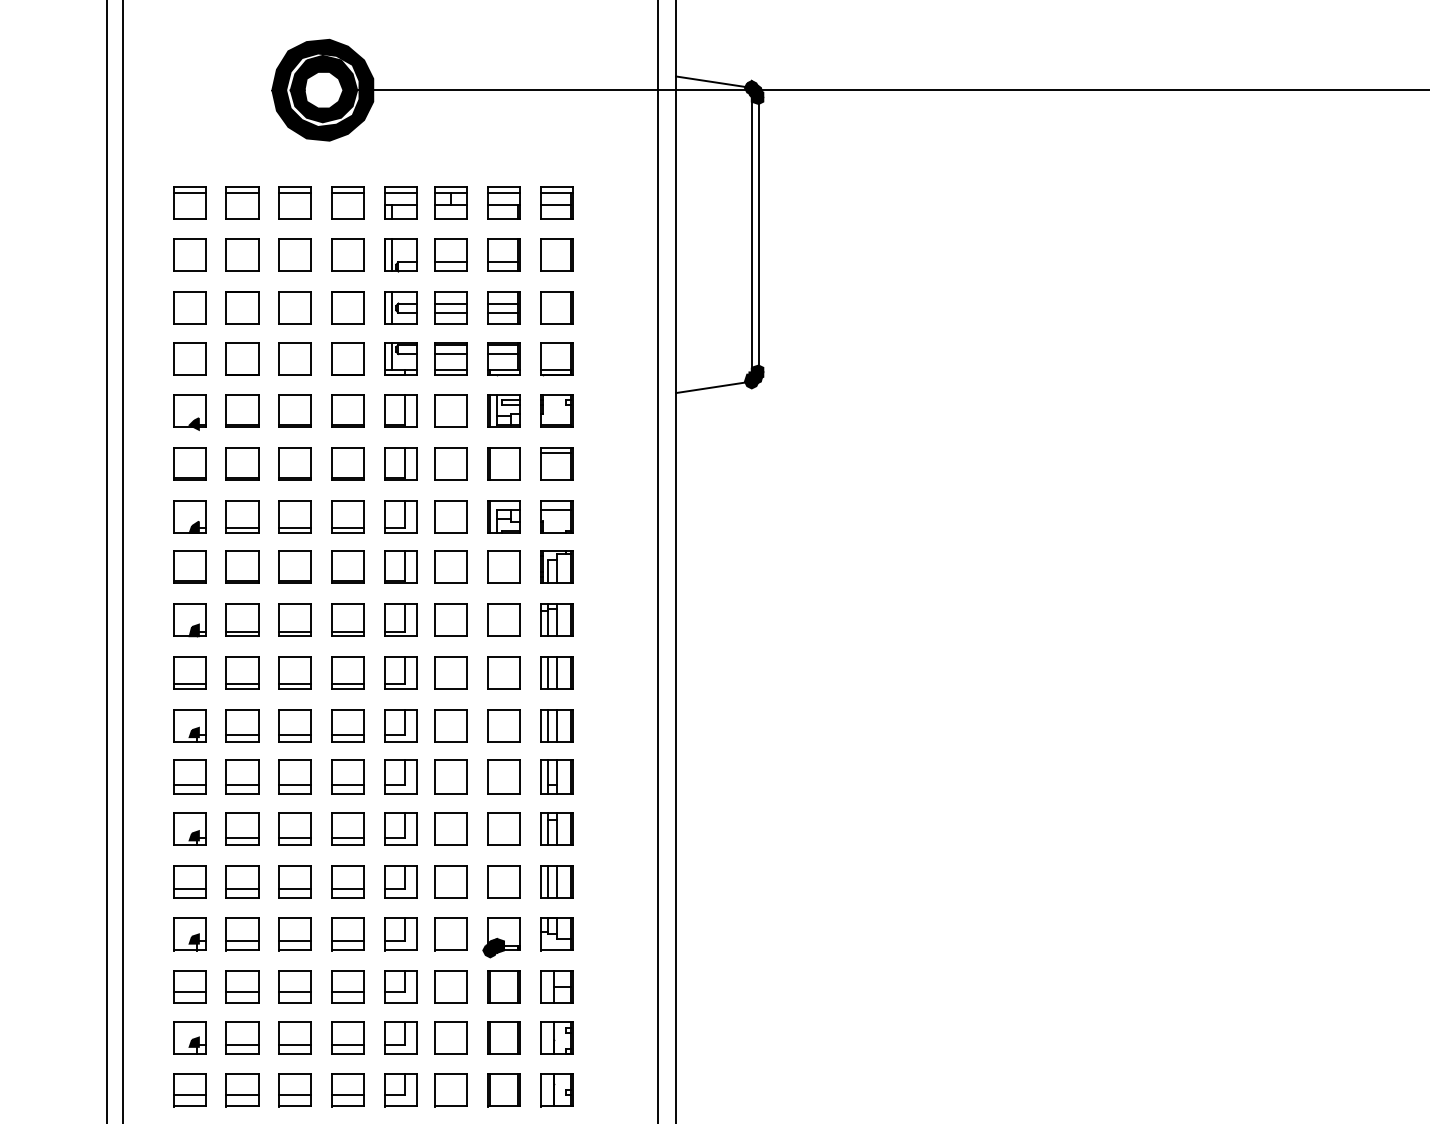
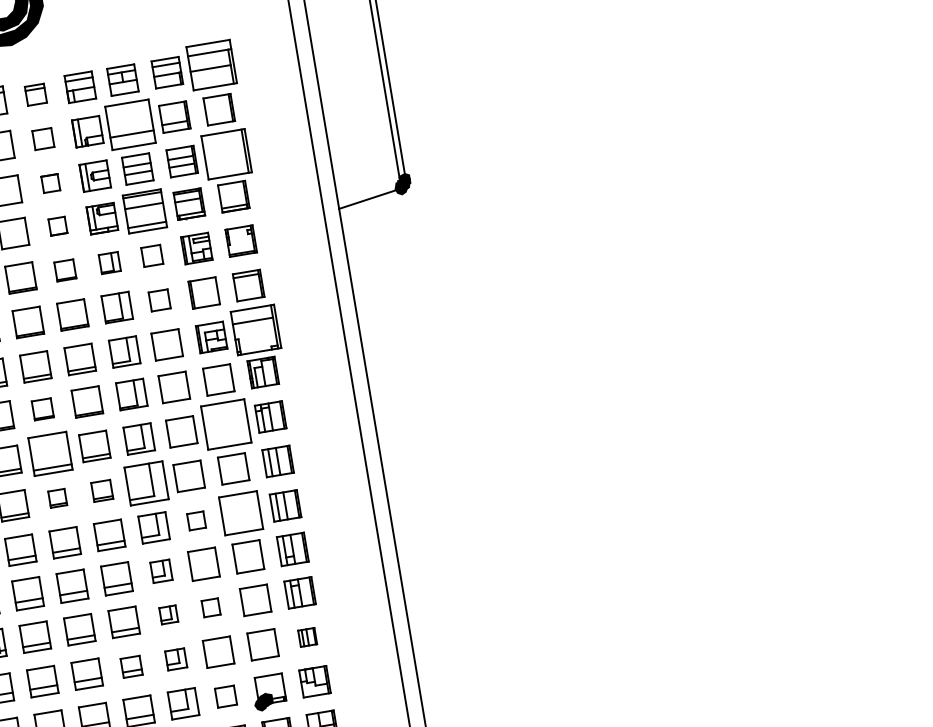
part: (347, 202) -> (35, 94), size x0.7
part: (556, 202) -> (211, 65), size x1.6
part: (347, 254) -> (42, 138), size x0.7
part: (450, 254) -> (129, 123), size x1.6
part: (347, 307) -> (50, 183), size x0.6
part: (556, 307) -> (226, 153), size x1.6
part: (347, 358) -> (57, 226), size x0.6
part: (450, 358) -> (144, 211), size x1.4
part: (347, 410) -> (64, 269), size x0.7
part: (400, 410) -> (109, 262), size x0.7
part: (450, 410) -> (151, 255), size x0.7
part: (450, 463) -> (159, 300), size x0.7
part: (556, 516) -> (255, 329), size x1.6
part: (294, 566) -> (42, 408), size x0.7
part: (294, 619) -> (49, 453), size x1.4
part: (503, 619) -> (225, 423), size x1.6
part: (294, 672) -> (57, 498), size x0.6
part: (347, 672) -> (101, 490), size x0.7
part: (400, 672) -> (146, 483), size x1.4
part: (450, 725) -> (195, 520), size x0.6
part: (503, 725) -> (240, 513), size x1.4
part: (400, 776) -> (161, 570), size x0.7
part: (400, 828) -> (168, 614), size x0.6
part: (450, 828) -> (210, 607), size x0.6
part: (347, 881) -> (131, 666), size x0.7
part: (400, 881) -> (175, 659), size x0.7
part: (556, 881) -> (307, 637), size x0.6
part: (450, 934) -> (225, 696), size x0.7

